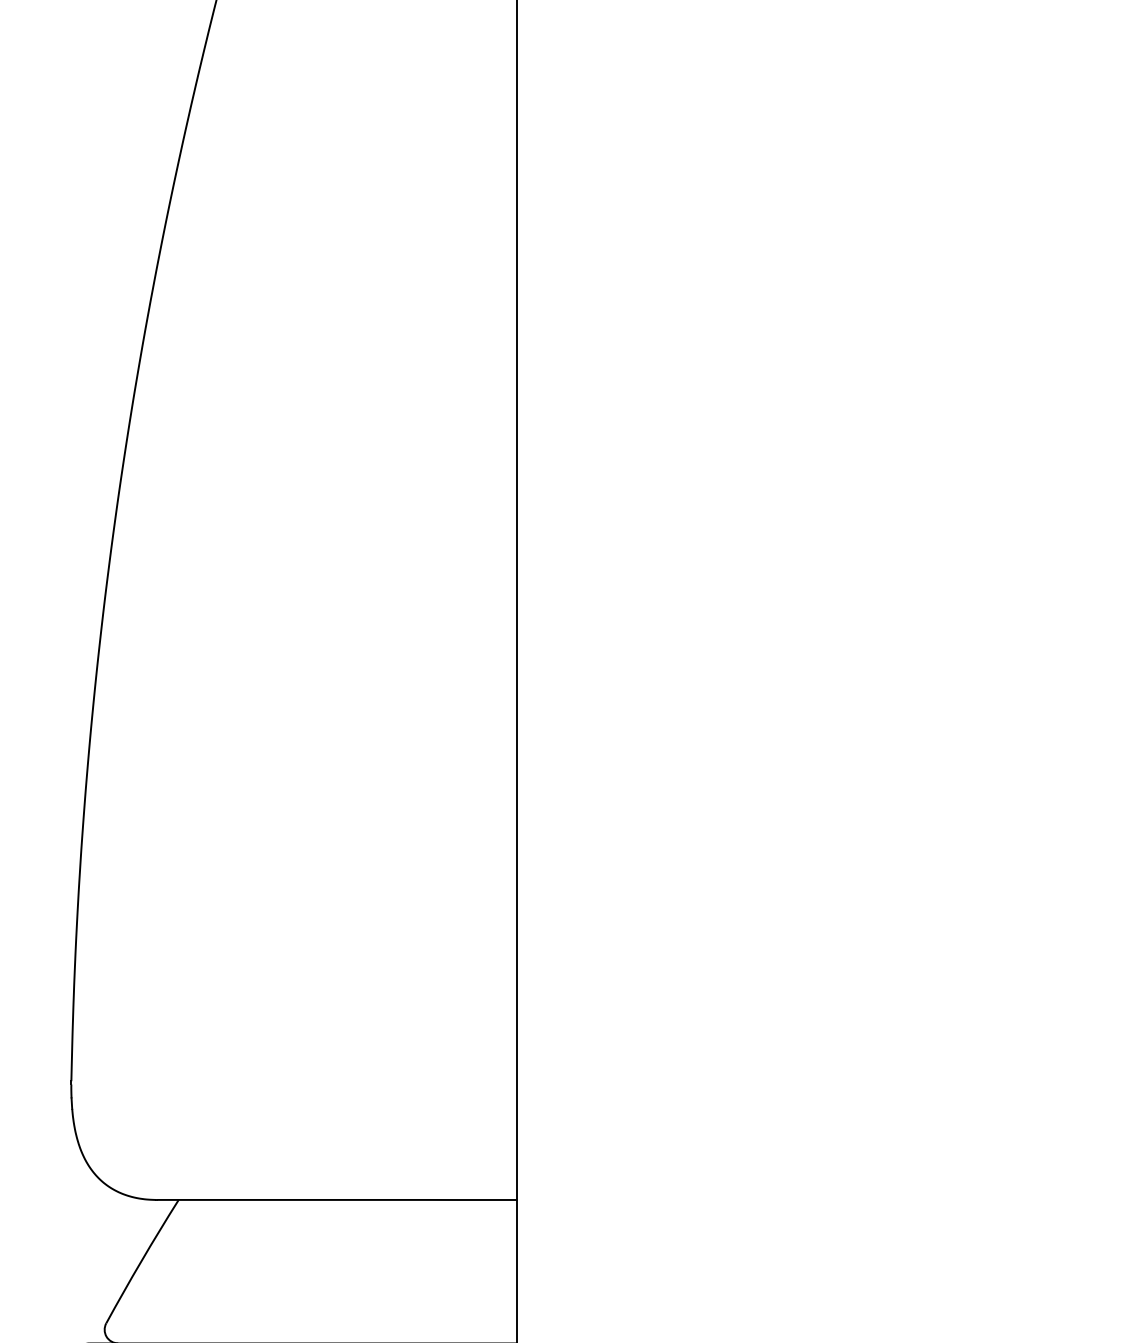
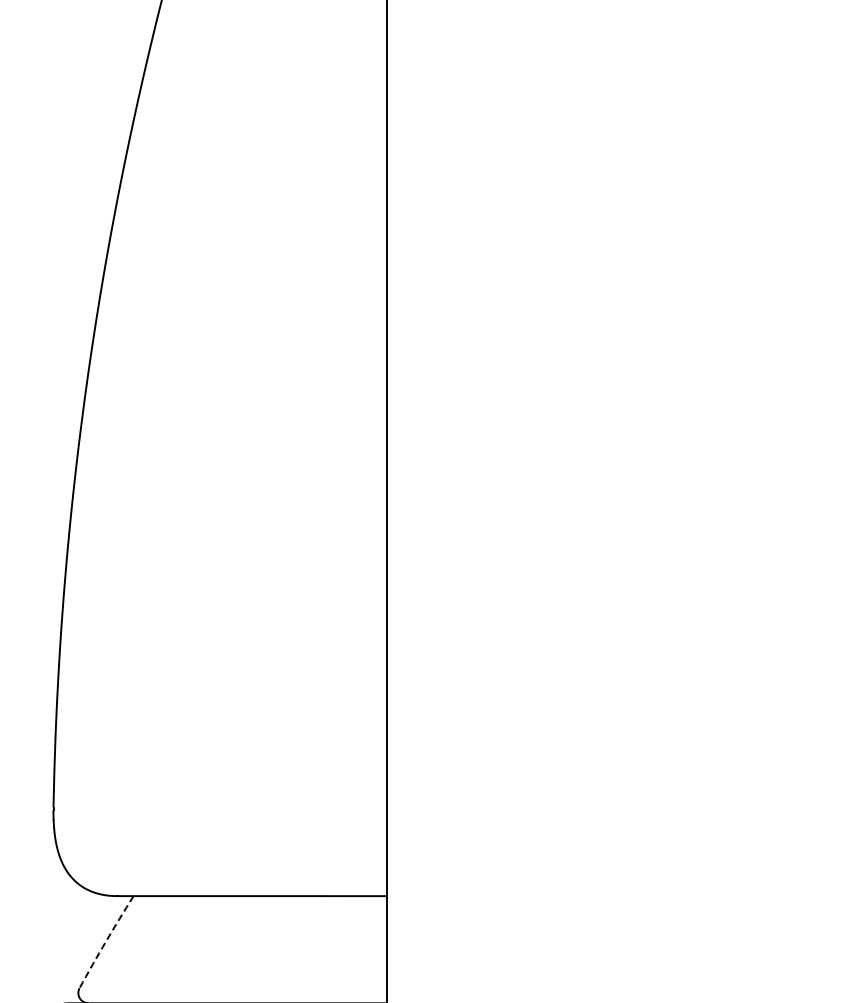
arc: (141, 1260) -> (105, 941), solid -> dashed

